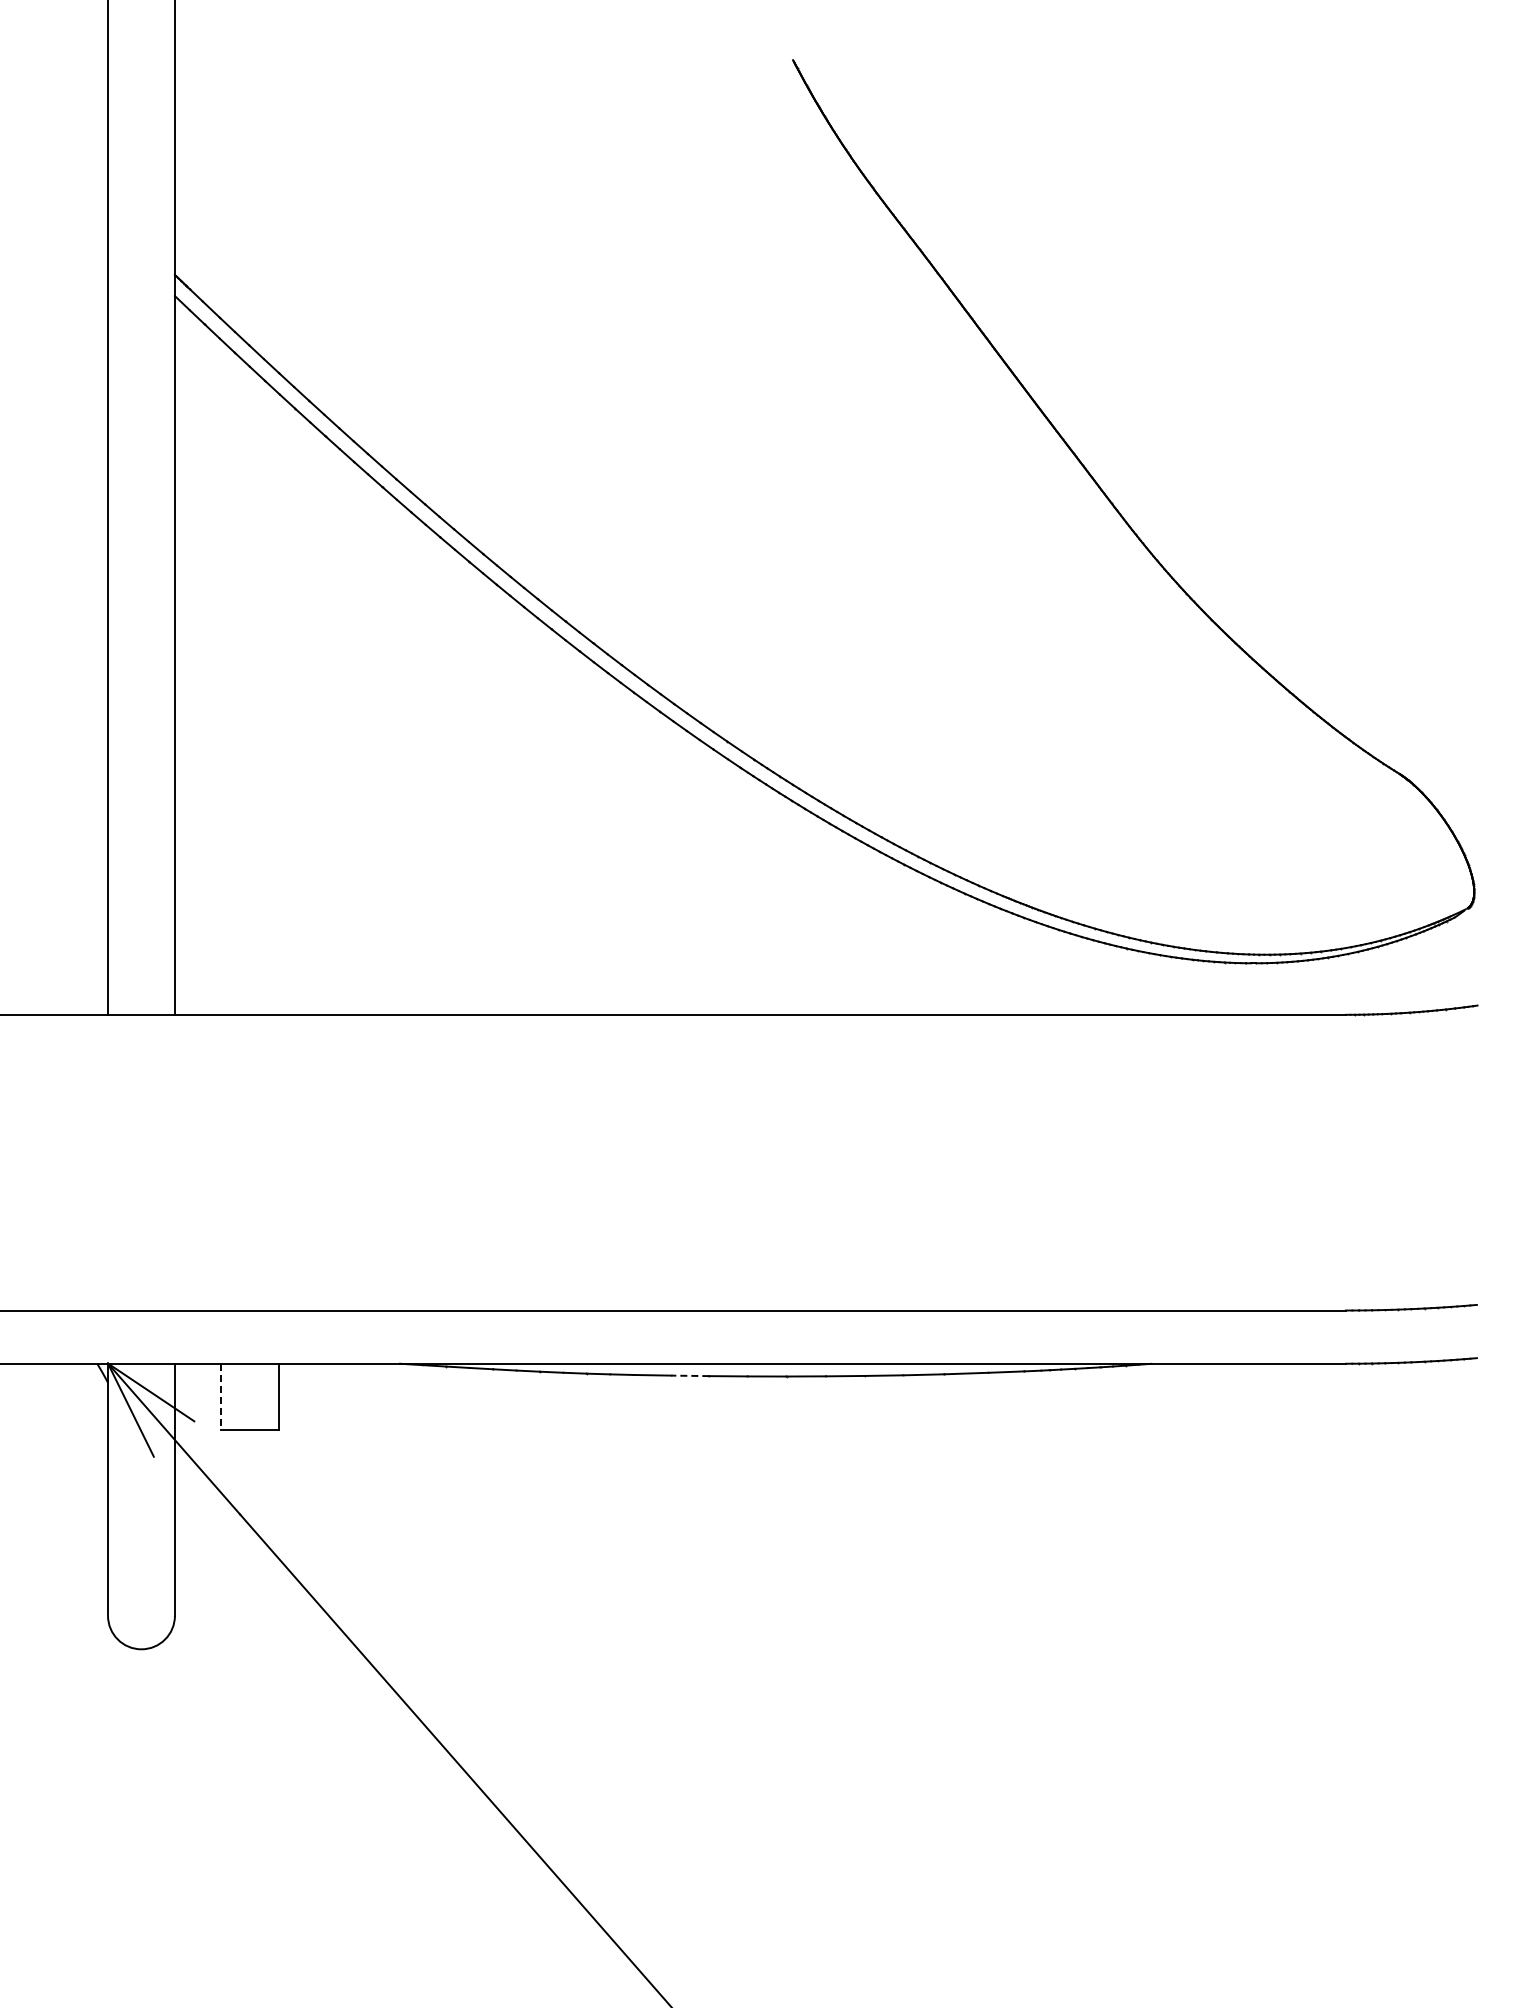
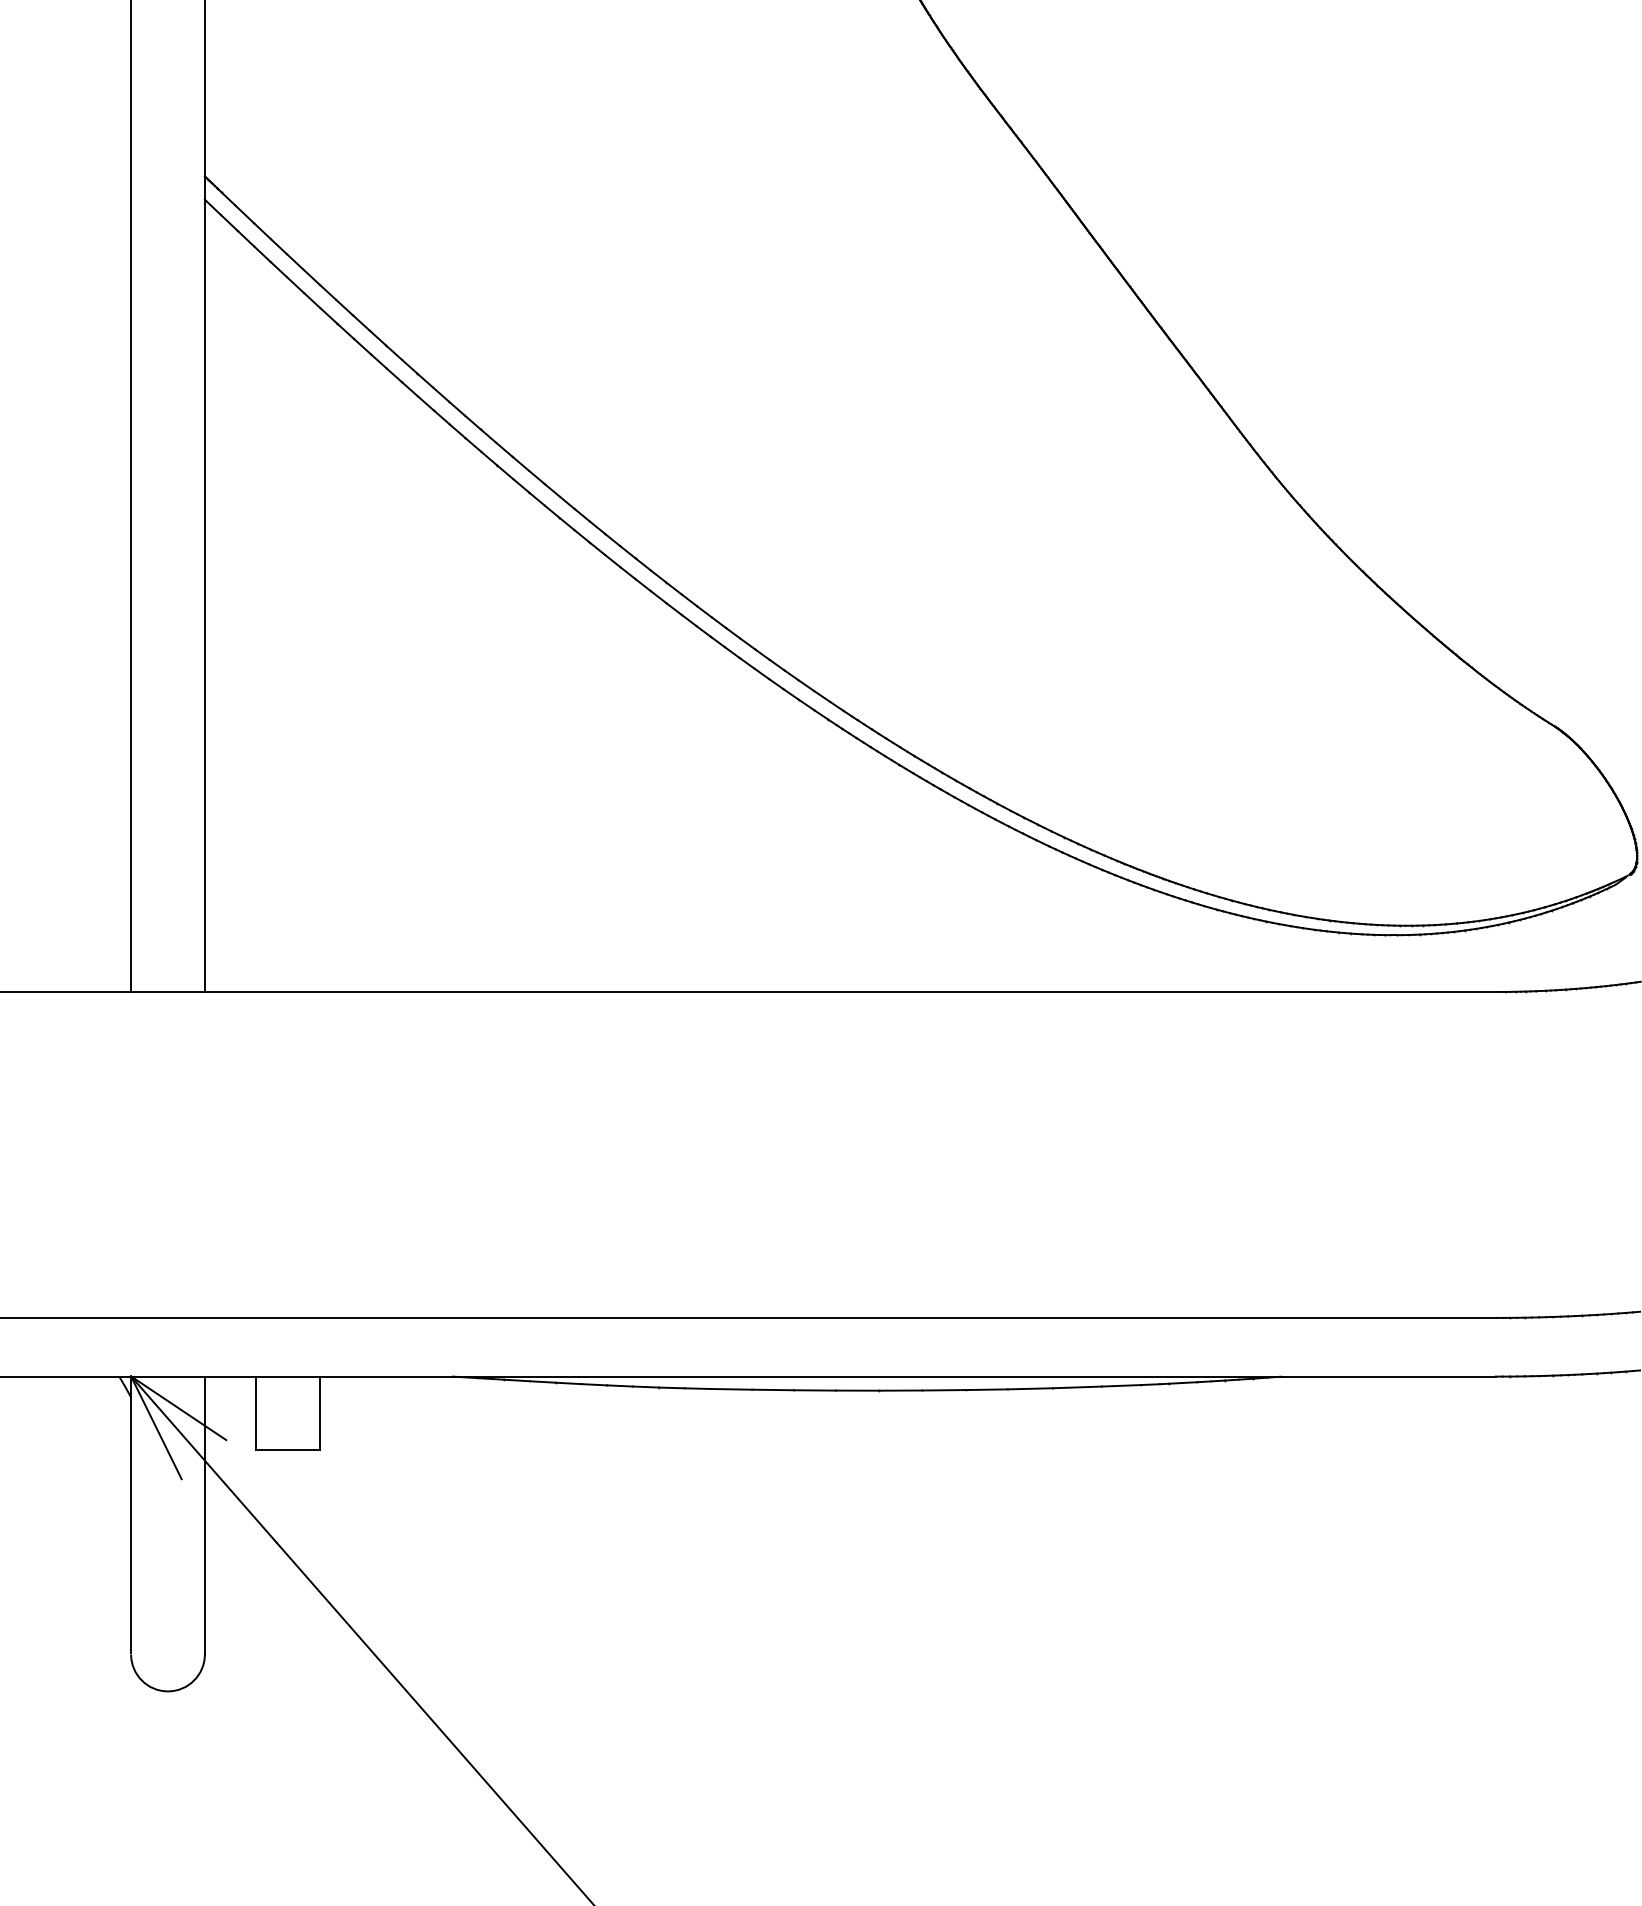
line: (690, 1375) -> (773, 1389), dashed -> solid
line: (220, 1397) -> (255, 1413), dashed -> solid

